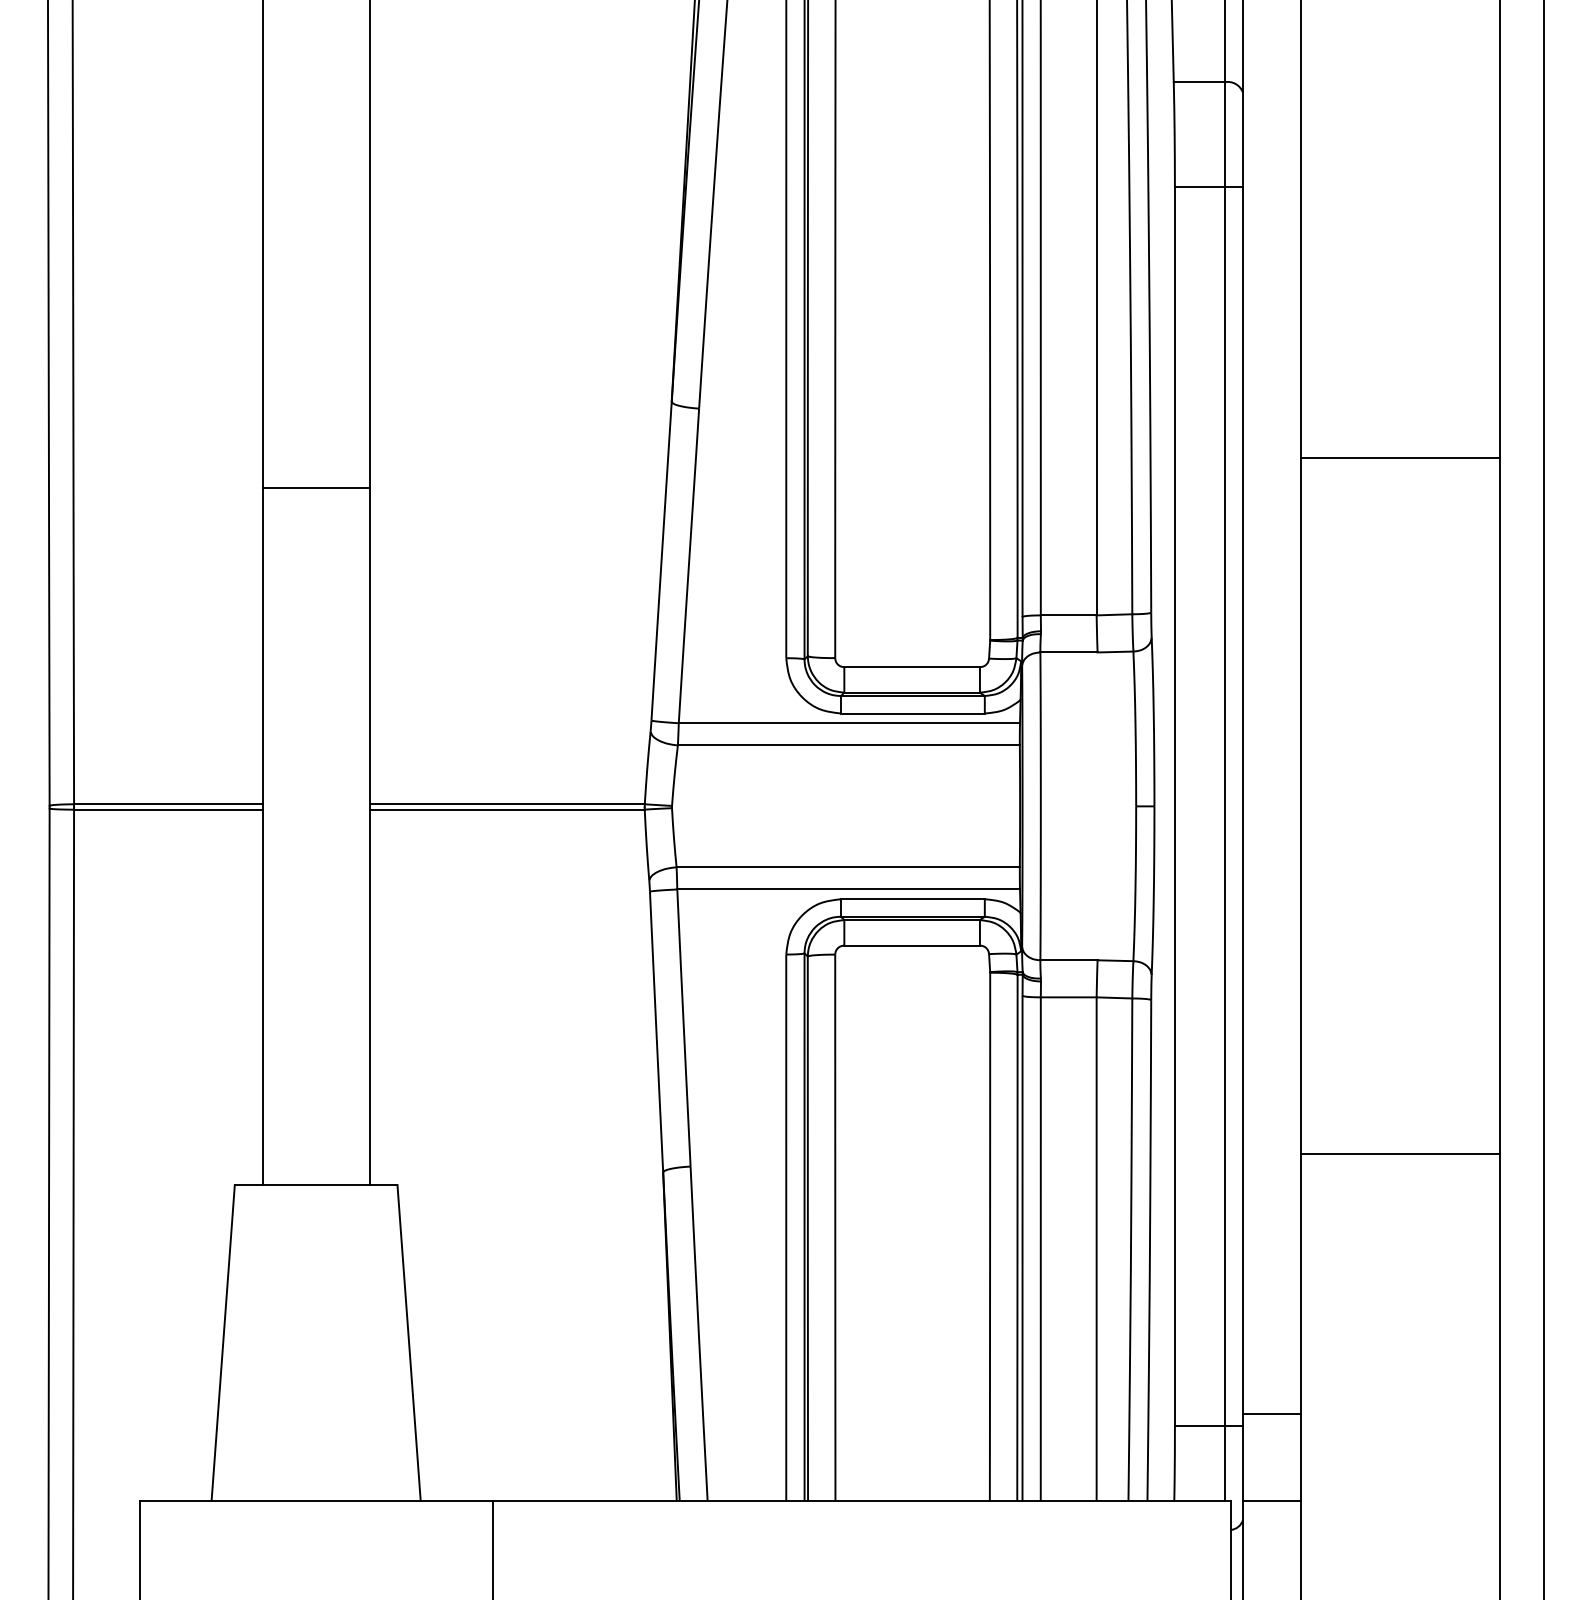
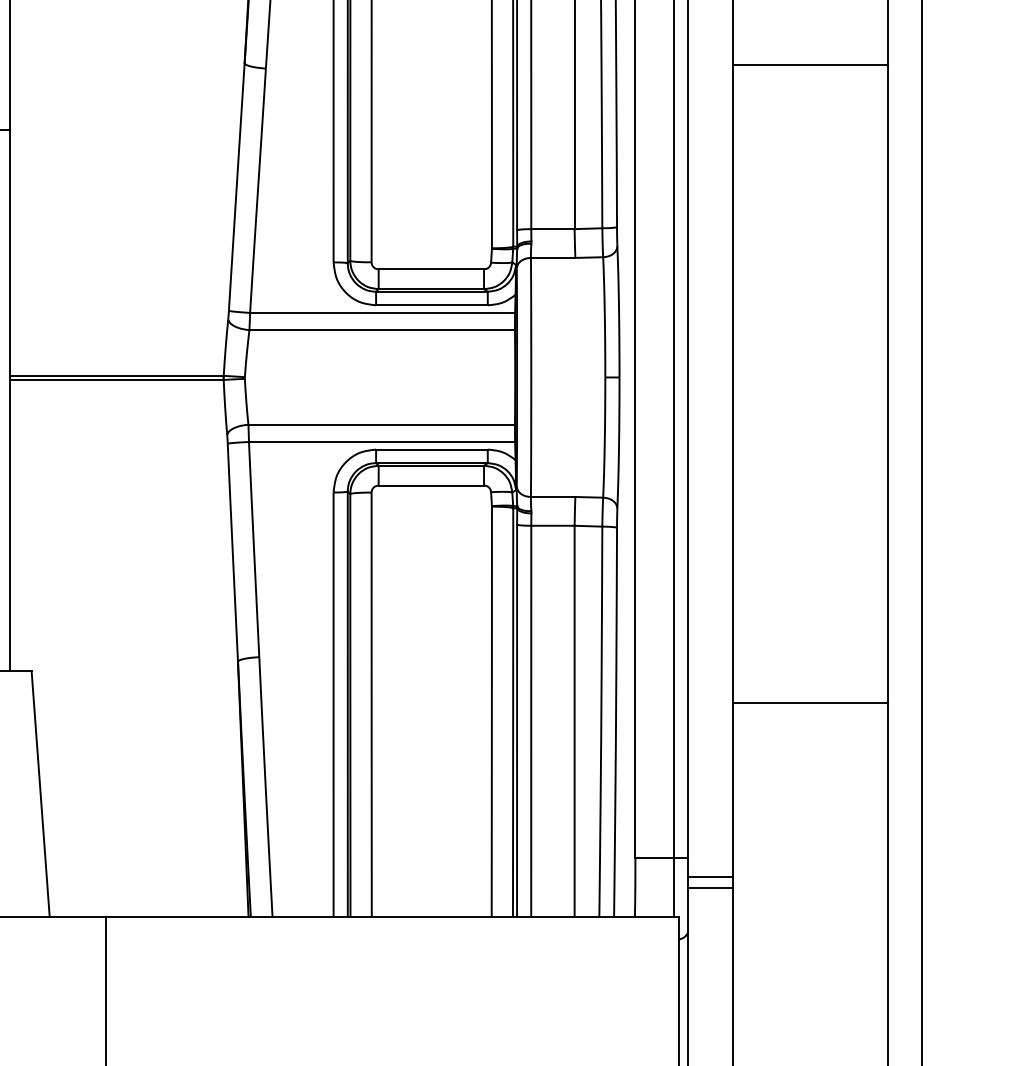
line: (1400, 458) -> (810, 65), moved
line: (1400, 1154) -> (810, 702), moved
line: (1272, 1413) -> (711, 887), moved
line: (1272, 1500) -> (711, 876), moved

